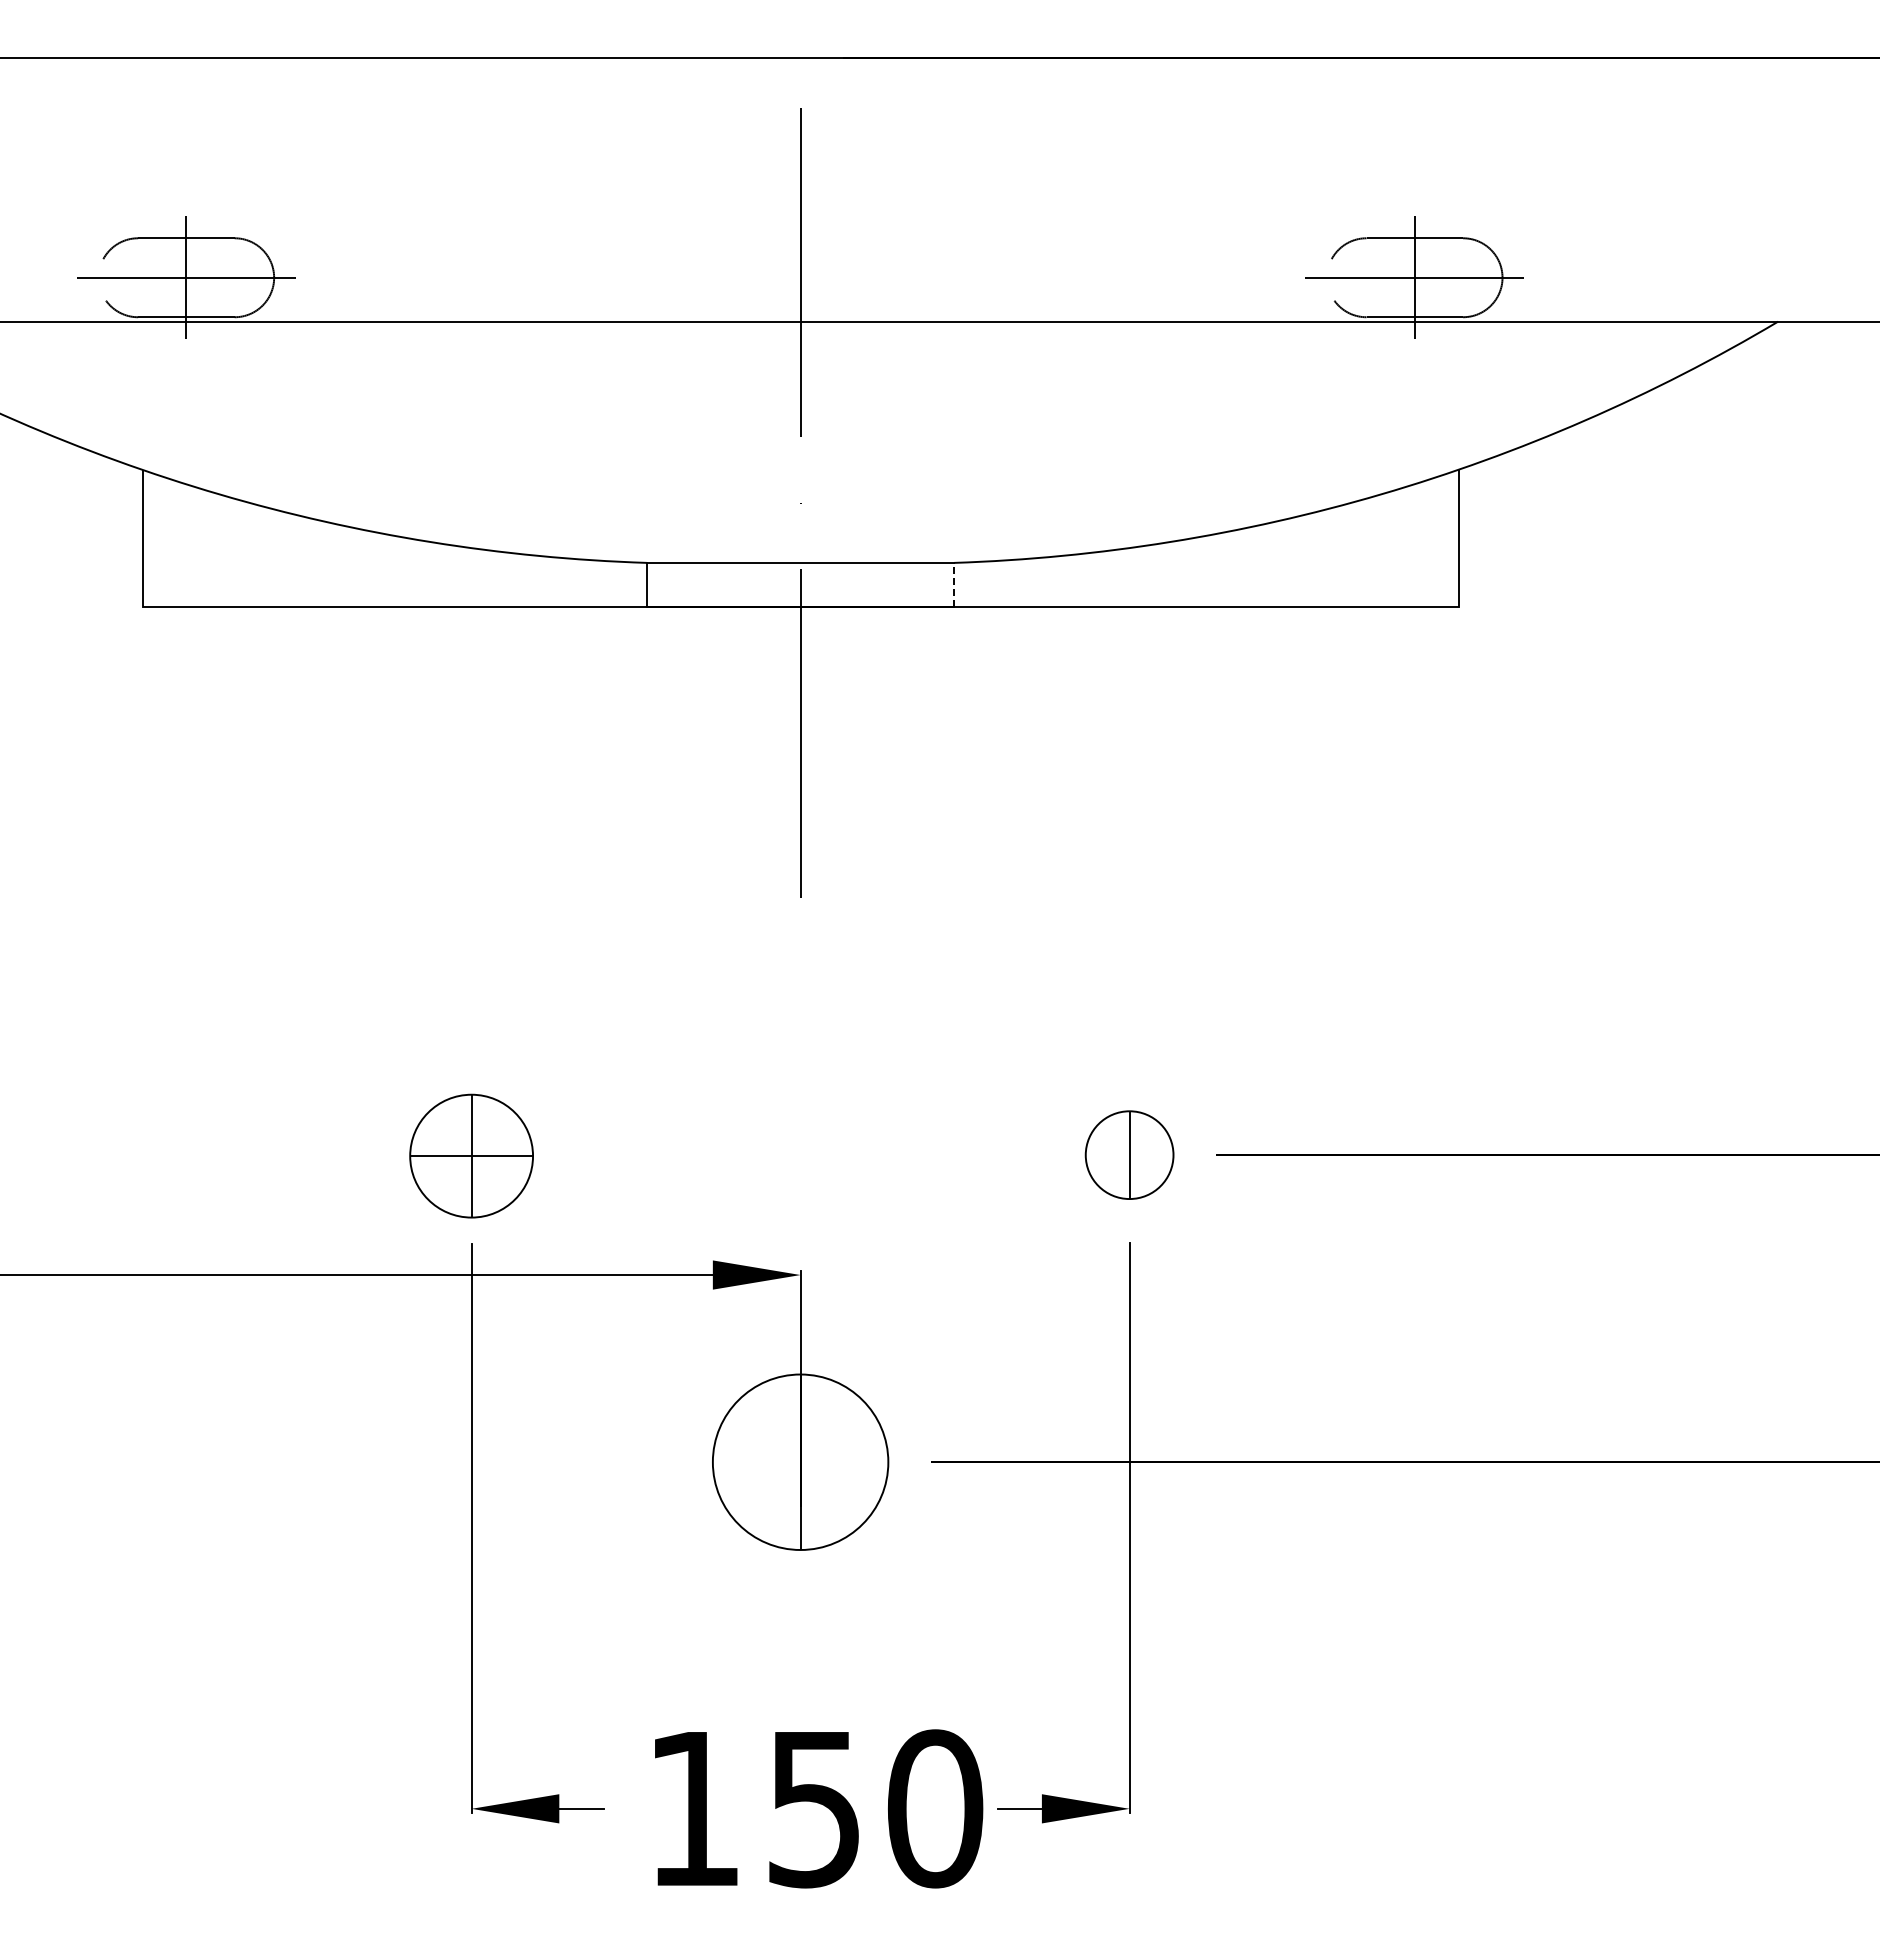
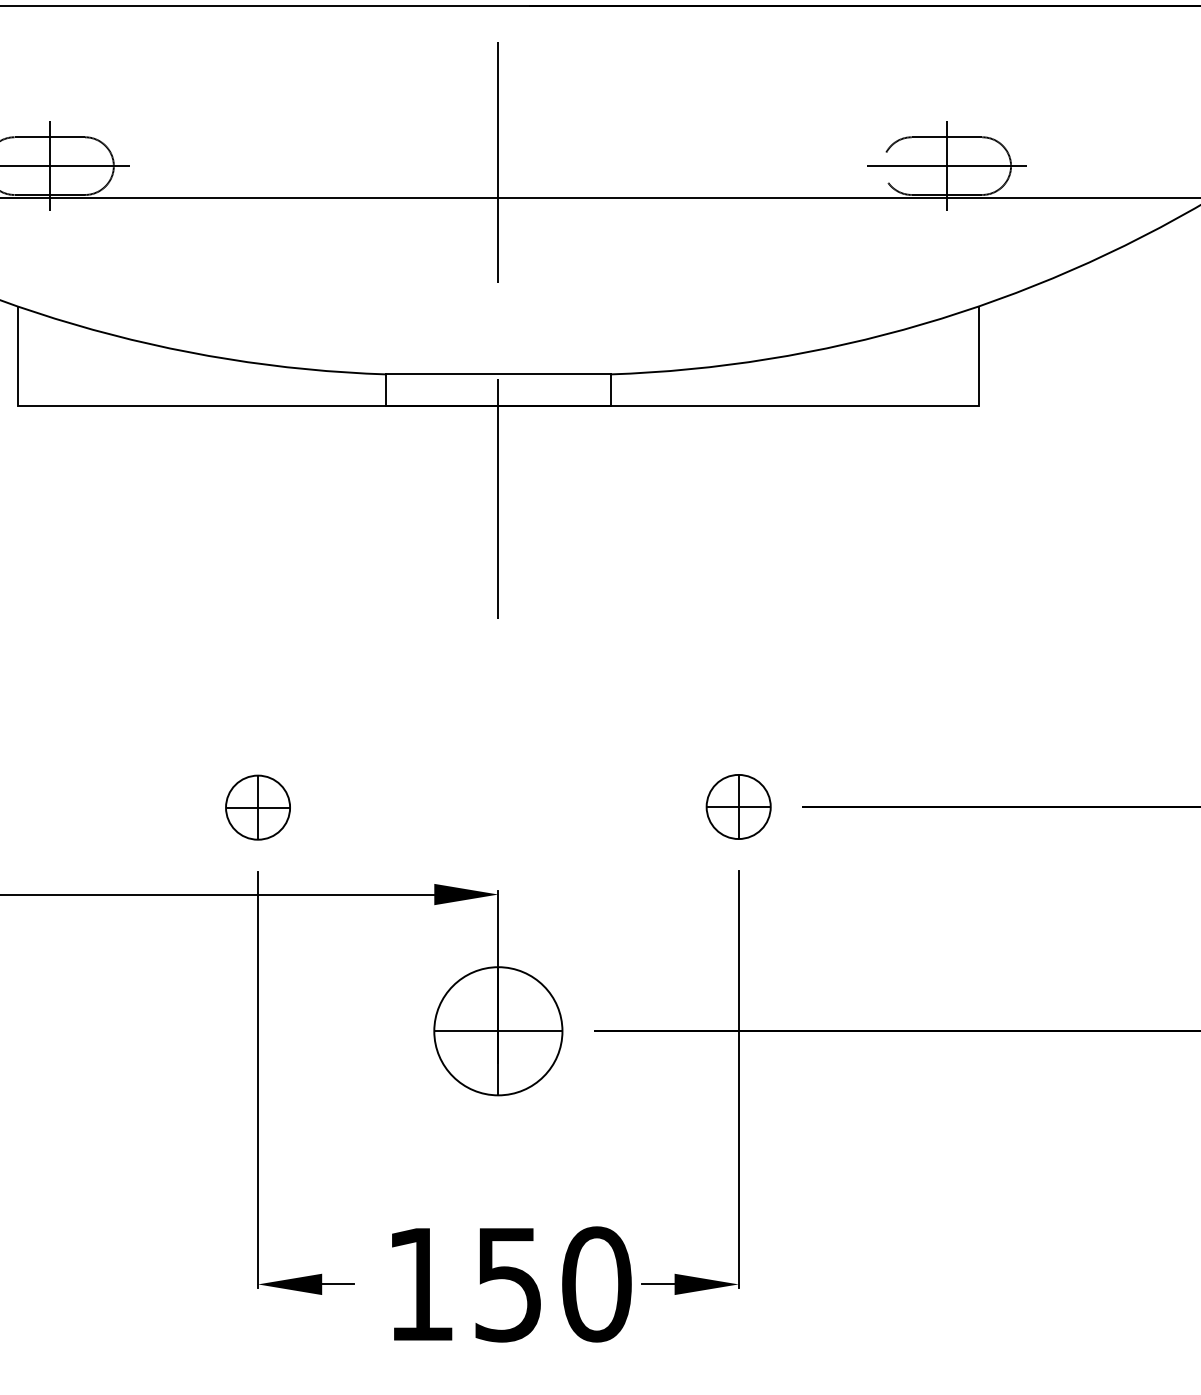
line: (954, 584) -> (610, 390), dashed -> solid
part: (471, 1155) -> (258, 807), size x0.71
line: (1129, 1155) -> (738, 807), added
line: (800, 1462) -> (498, 1031), added

